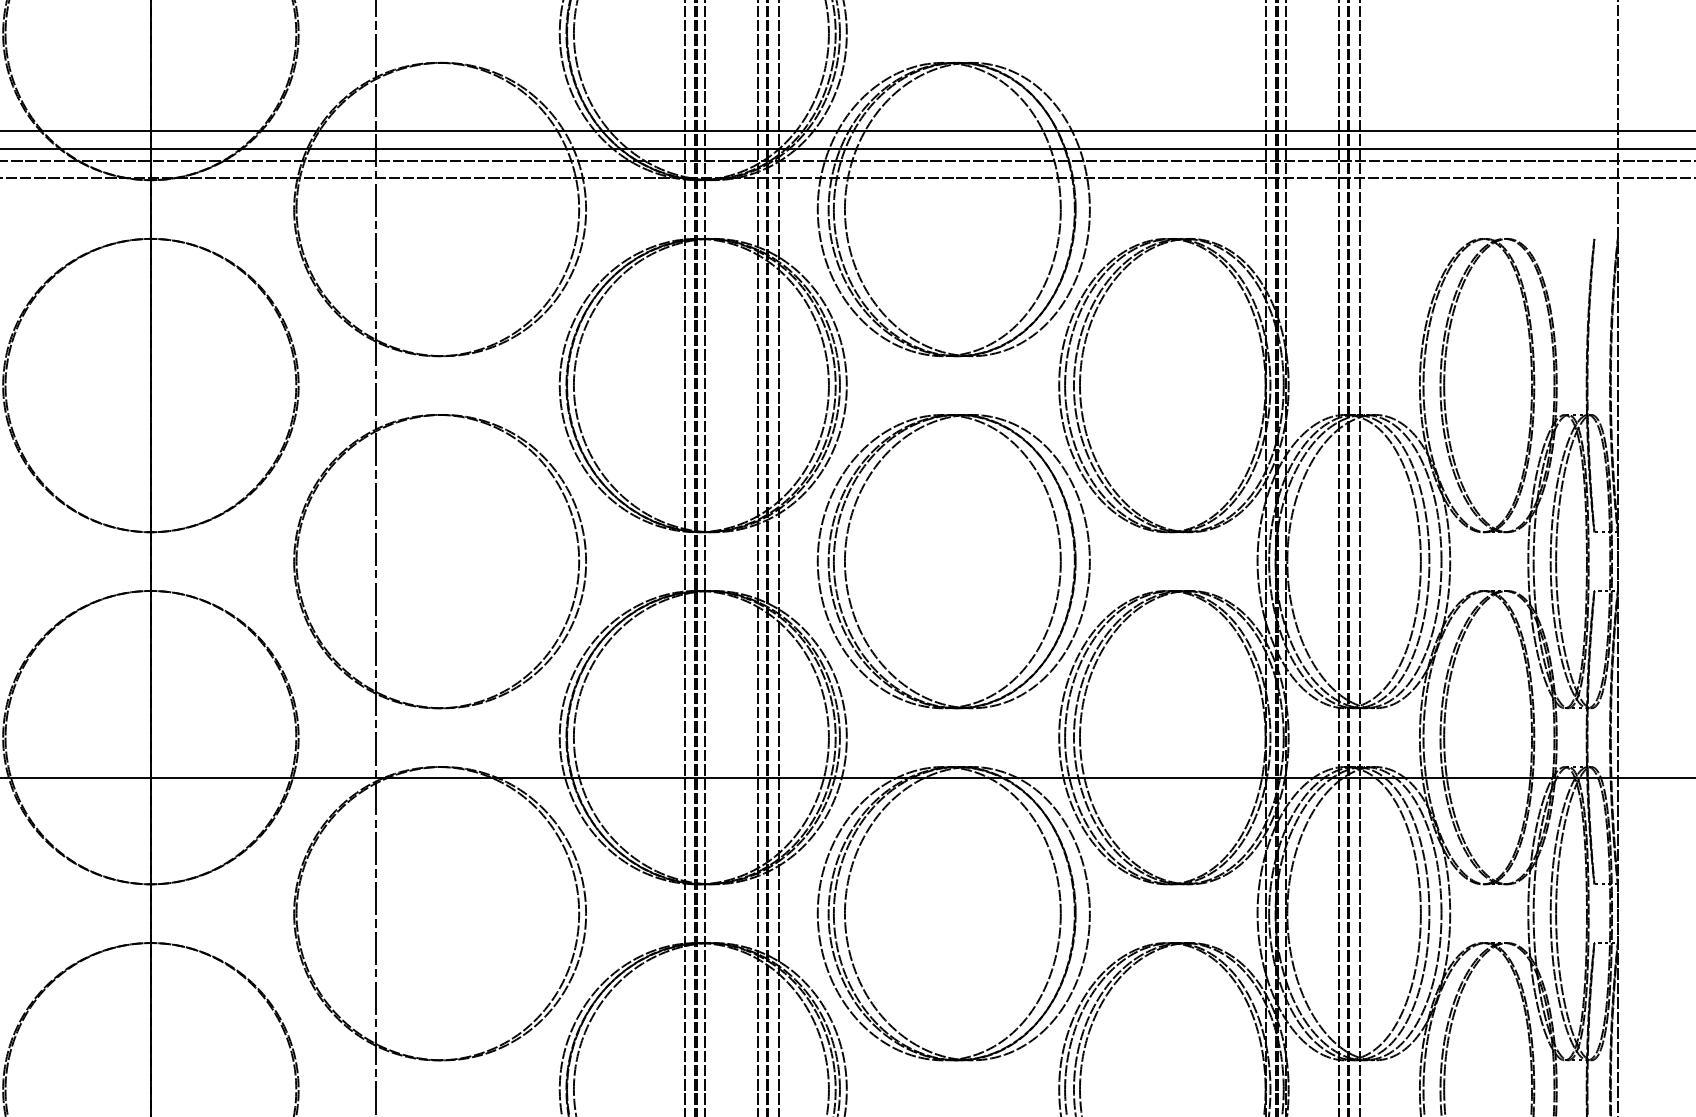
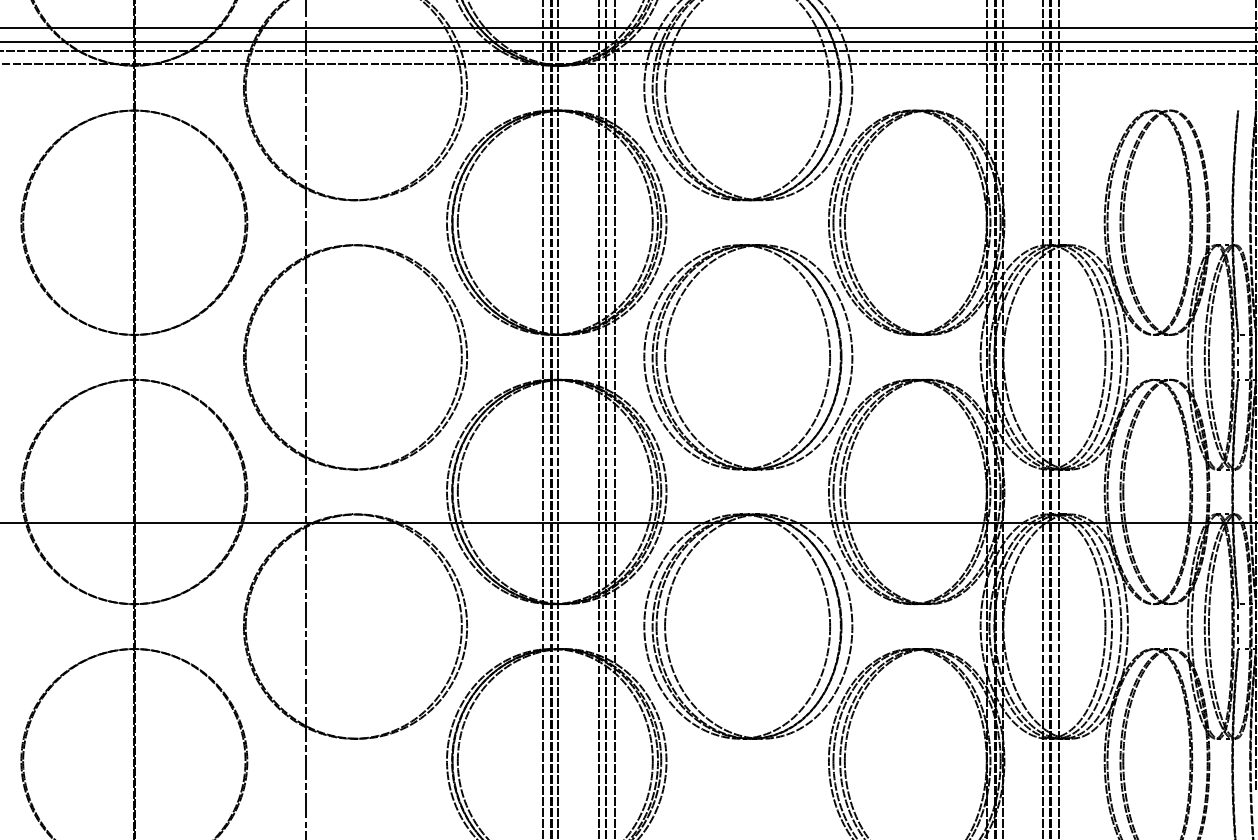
line: (1594, 561) -> (1238, 357), added
line: (1594, 913) -> (1238, 626), added

